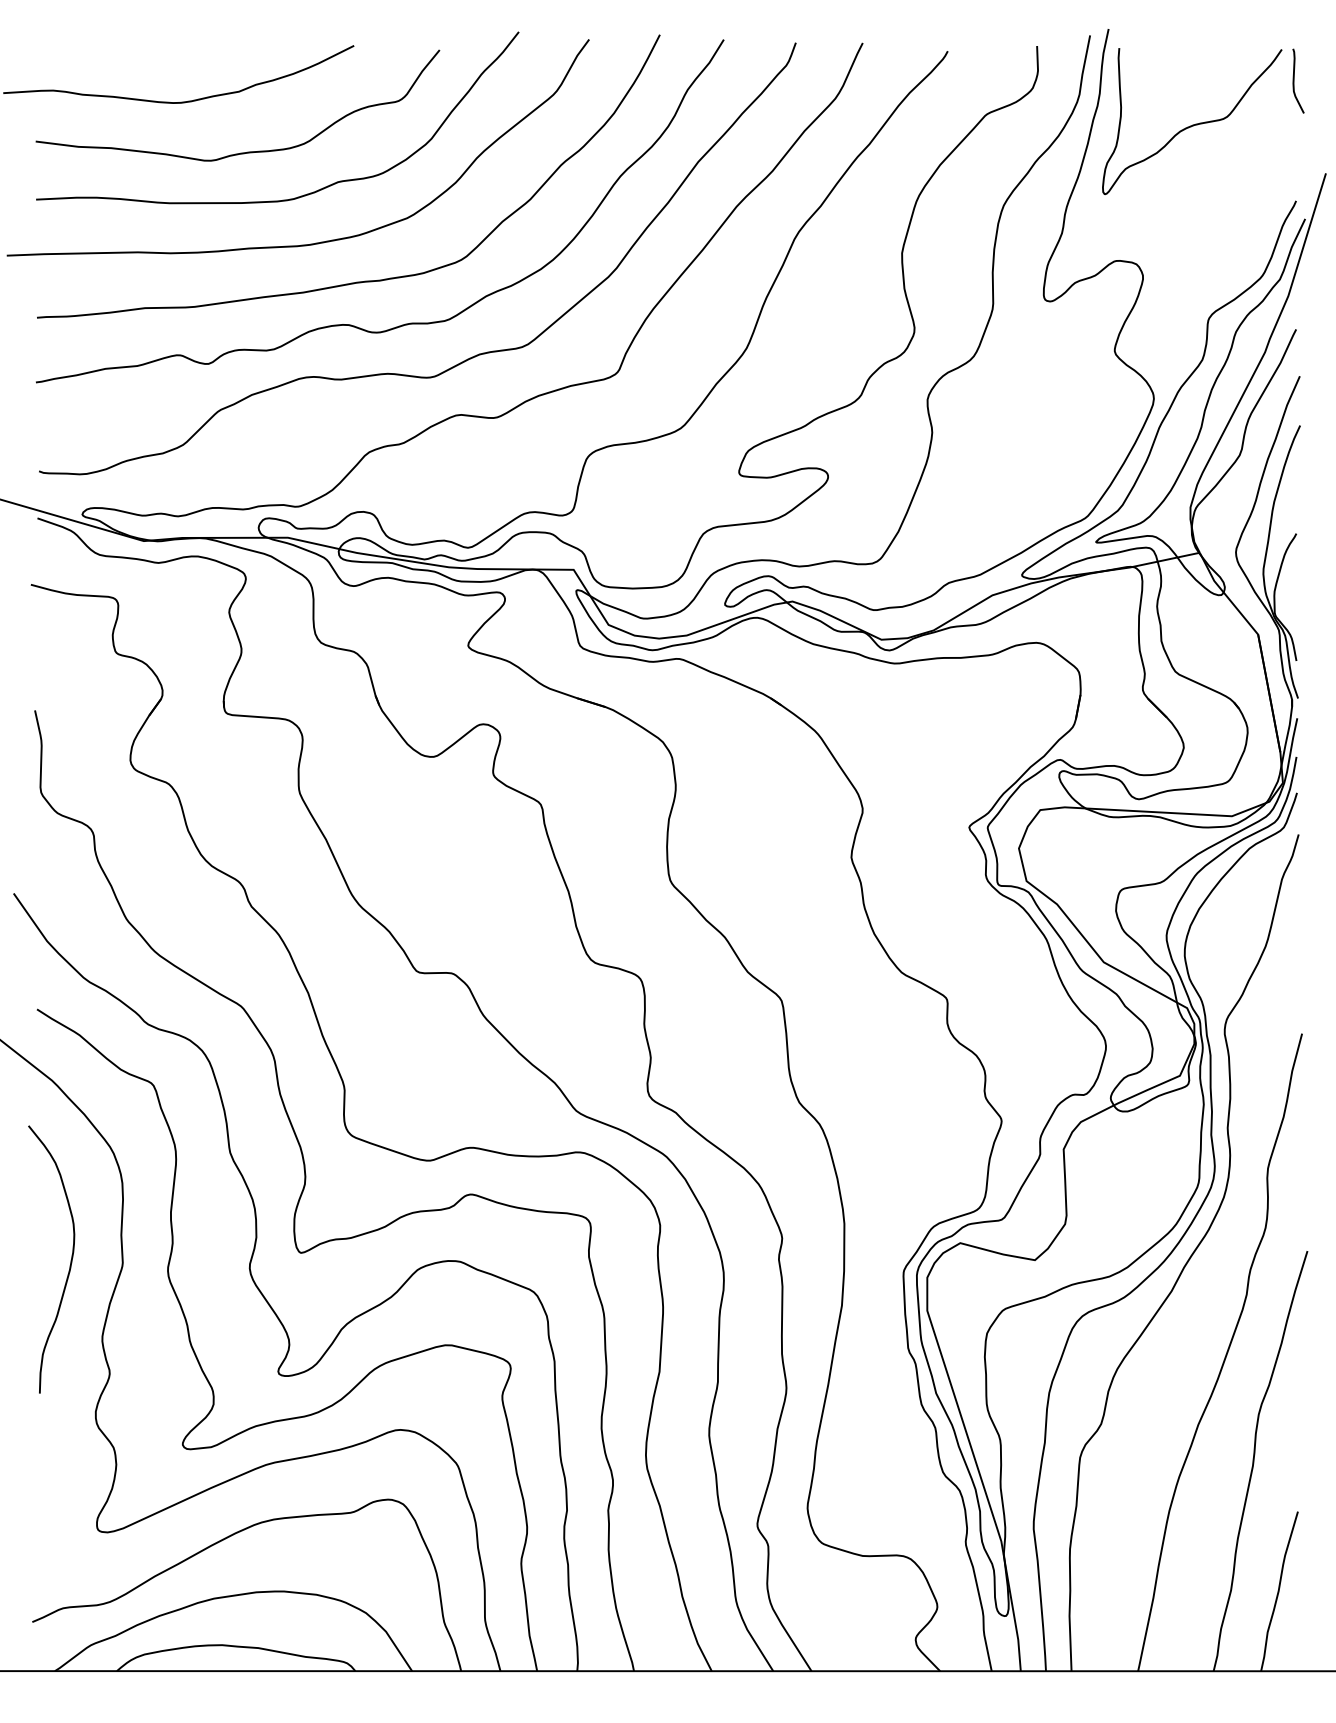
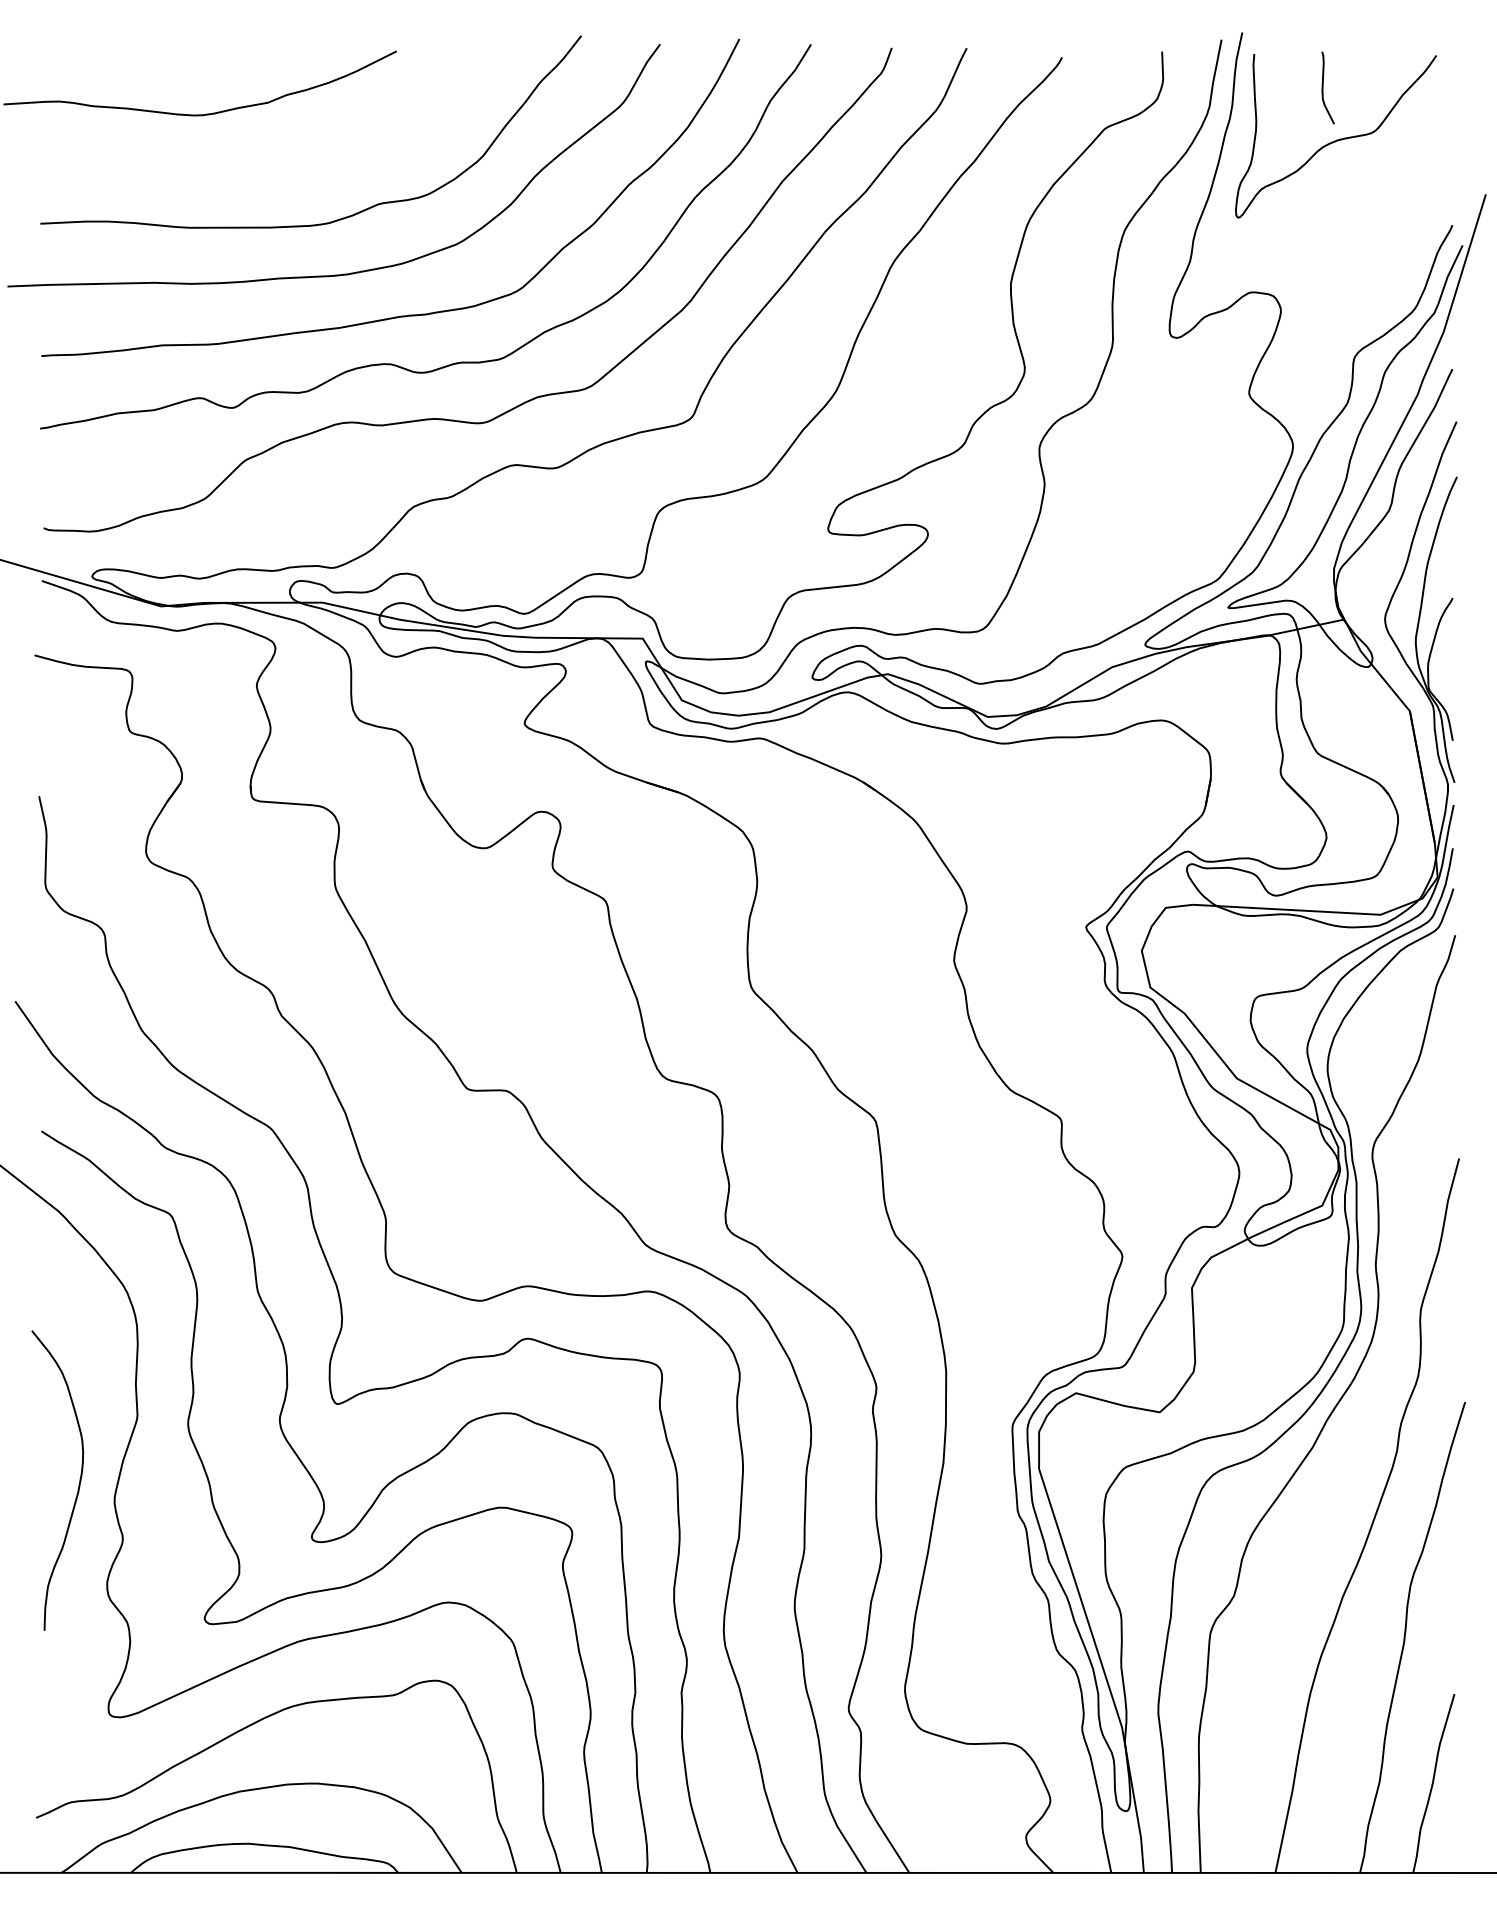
curve: (1294, 80) -> (1323, 87), moved
curve: (244, 152) -> (273, 170), removed
curve: (70, 1263) -> (78, 1484), moved

